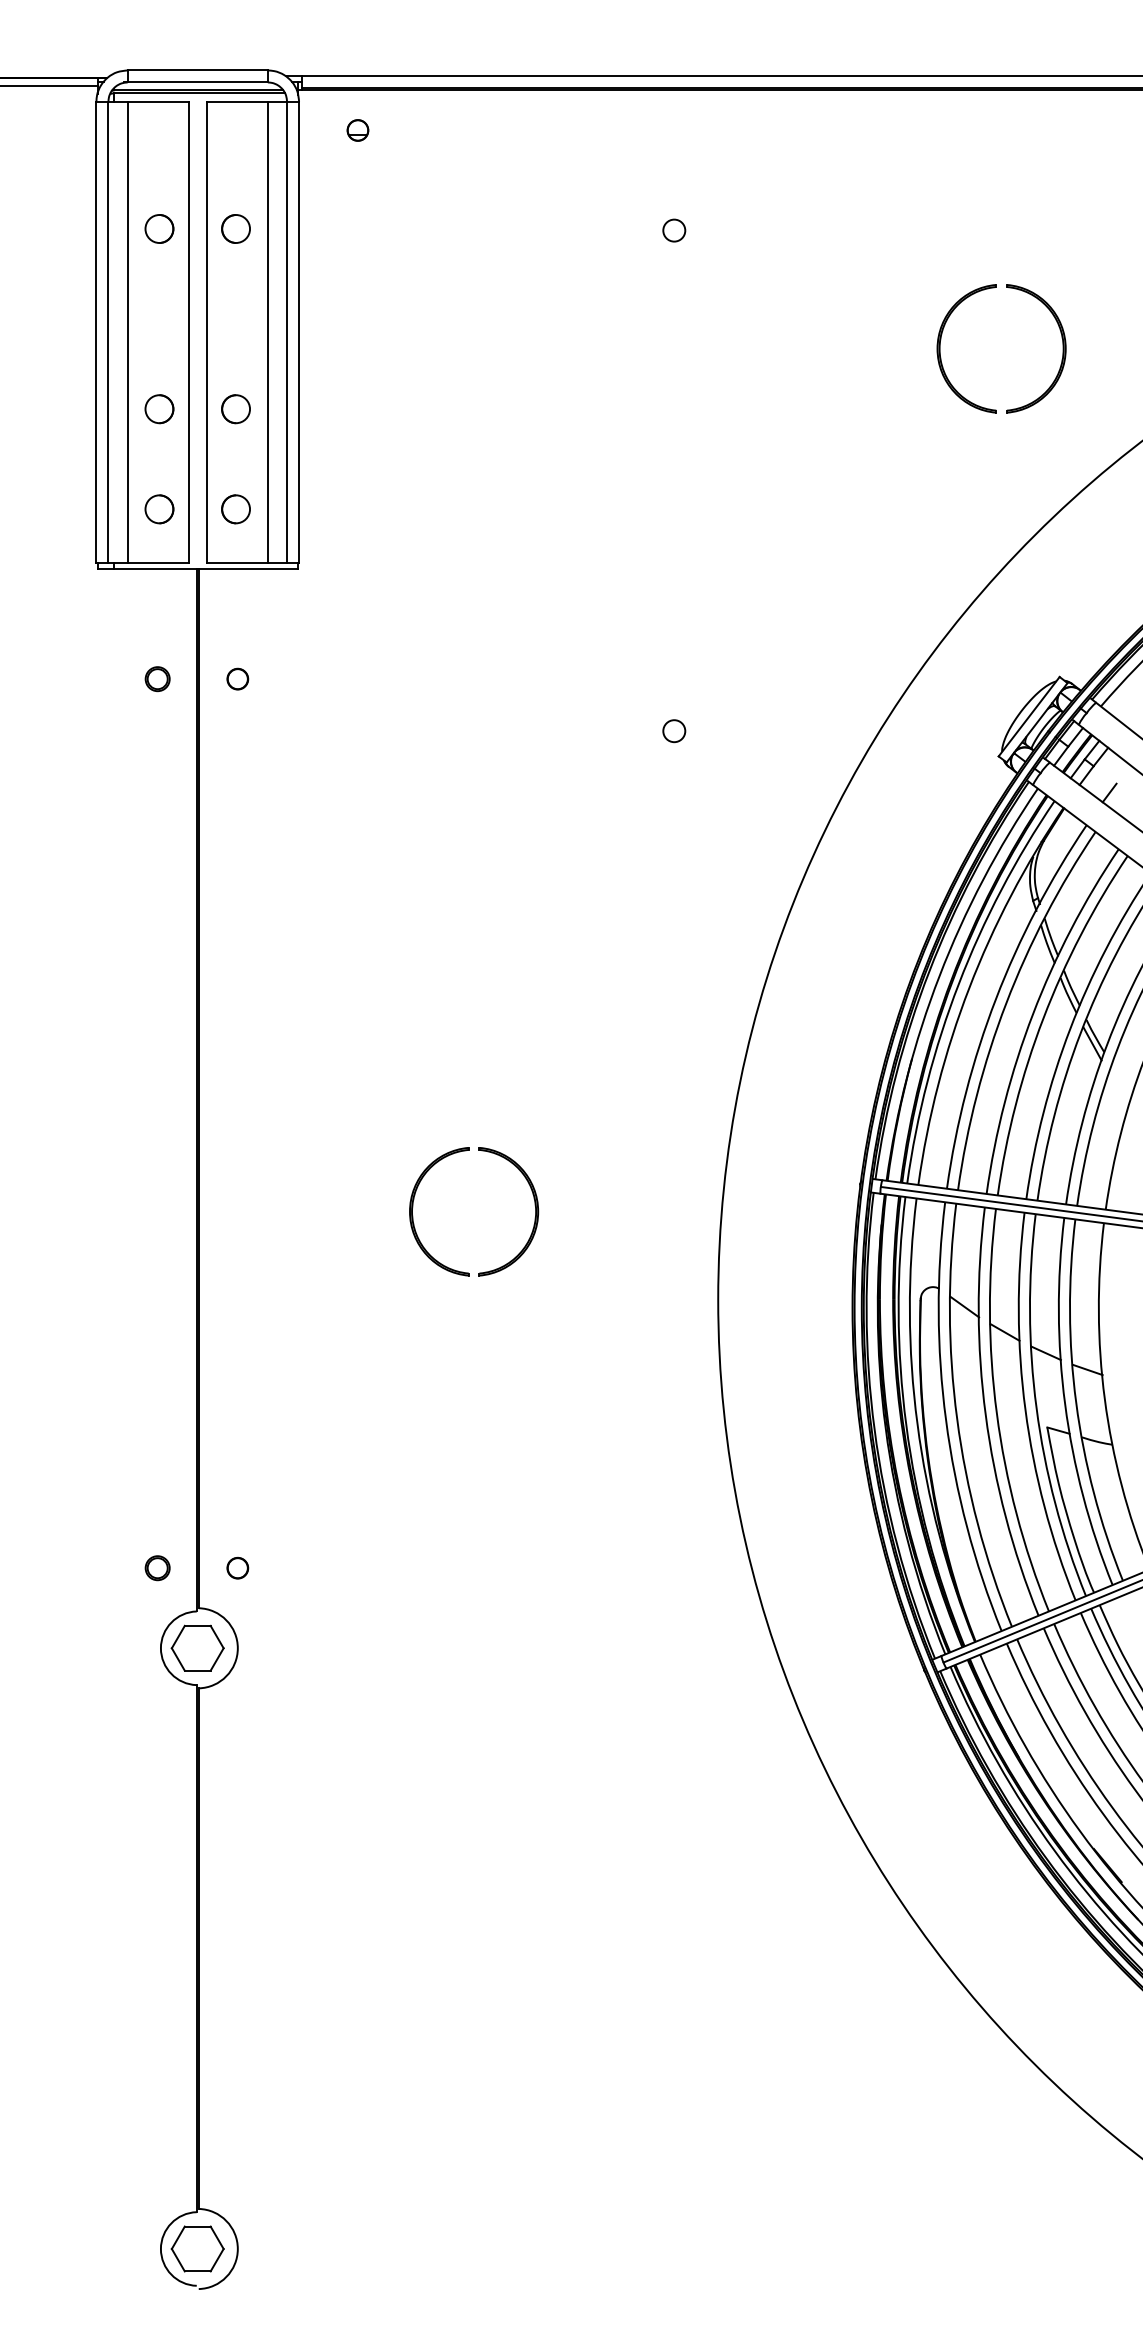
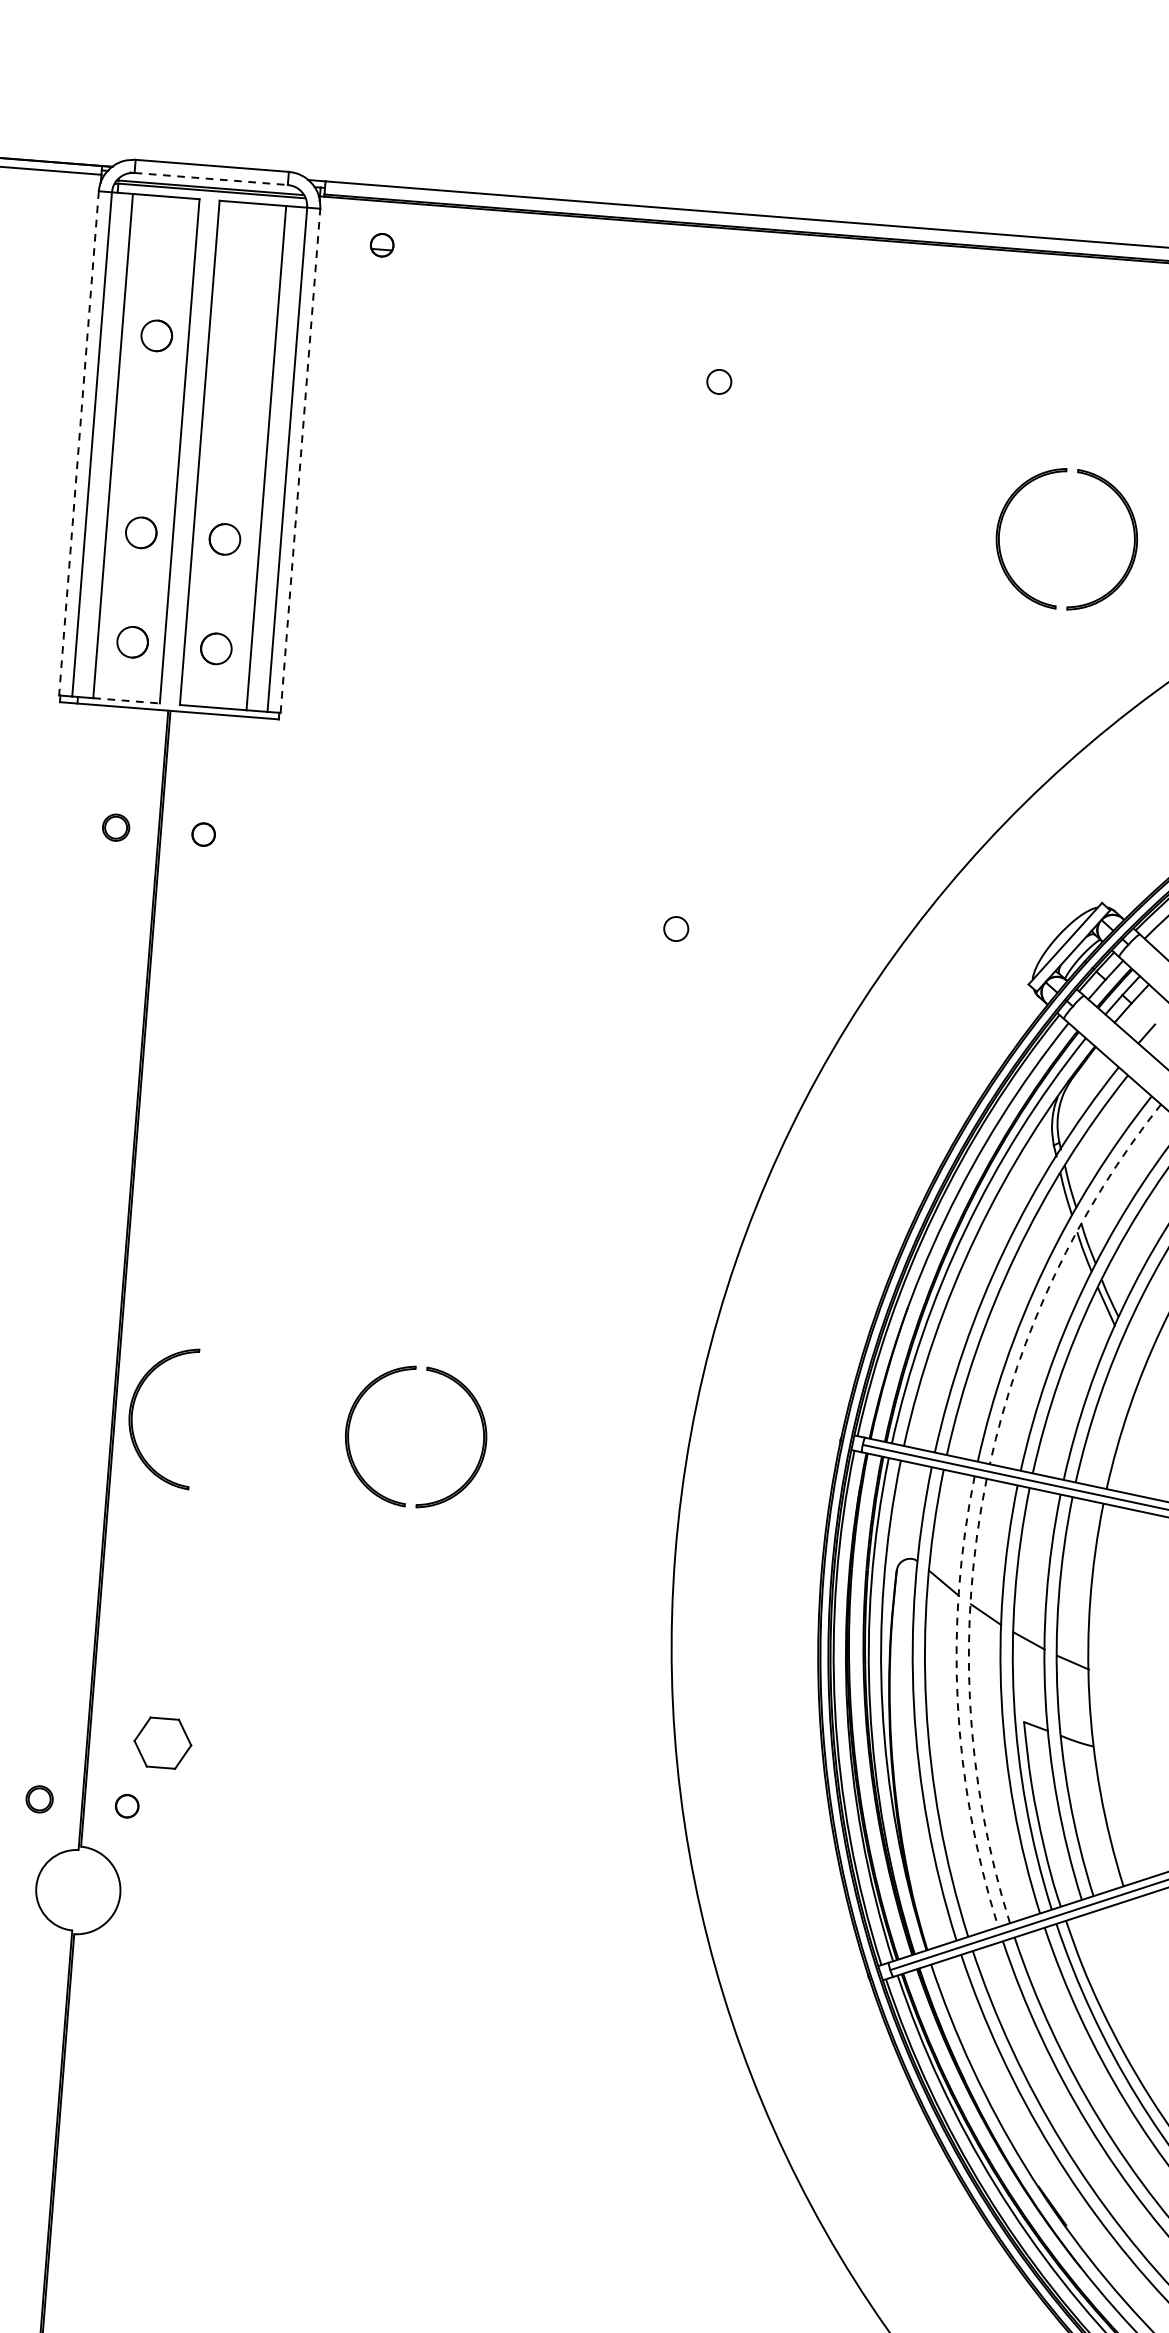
line: (198, 82) -> (212, 179), solid -> dashed
circle: (235, 228) -> (239, 341), removed
line: (96, 332) -> (79, 443), solid -> dashed
line: (299, 332) -> (300, 461), solid -> dashed
line: (158, 562) -> (127, 700), solid -> dashed
arc: (1043, 1018) -> (1055, 1274), solid -> dashed
part: (215, 1207) -> (133, 1410), added
arc: (996, 1413) -> (969, 1702), solid -> dashed
arc: (985, 1415) -> (957, 1703), solid -> dashed
part: (197, 1647) -> (162, 1742), moved

